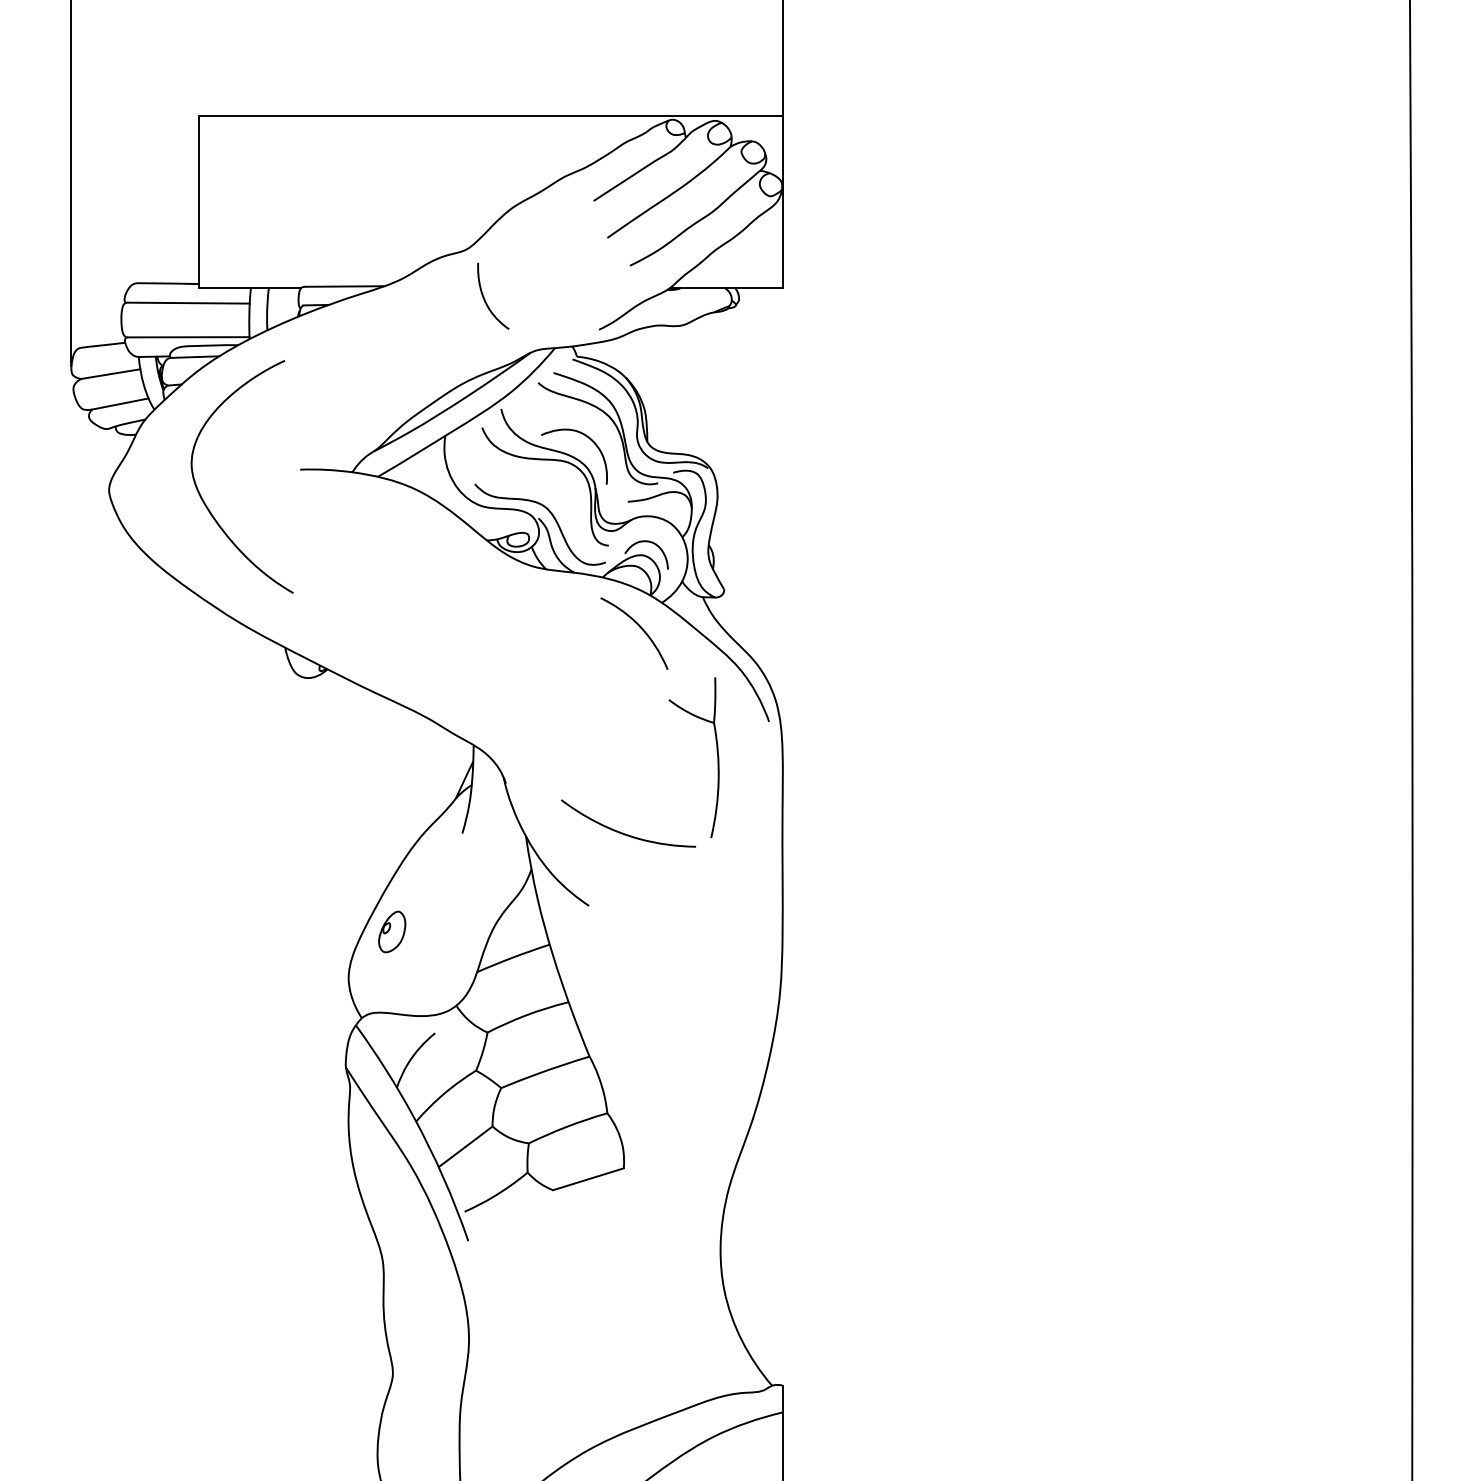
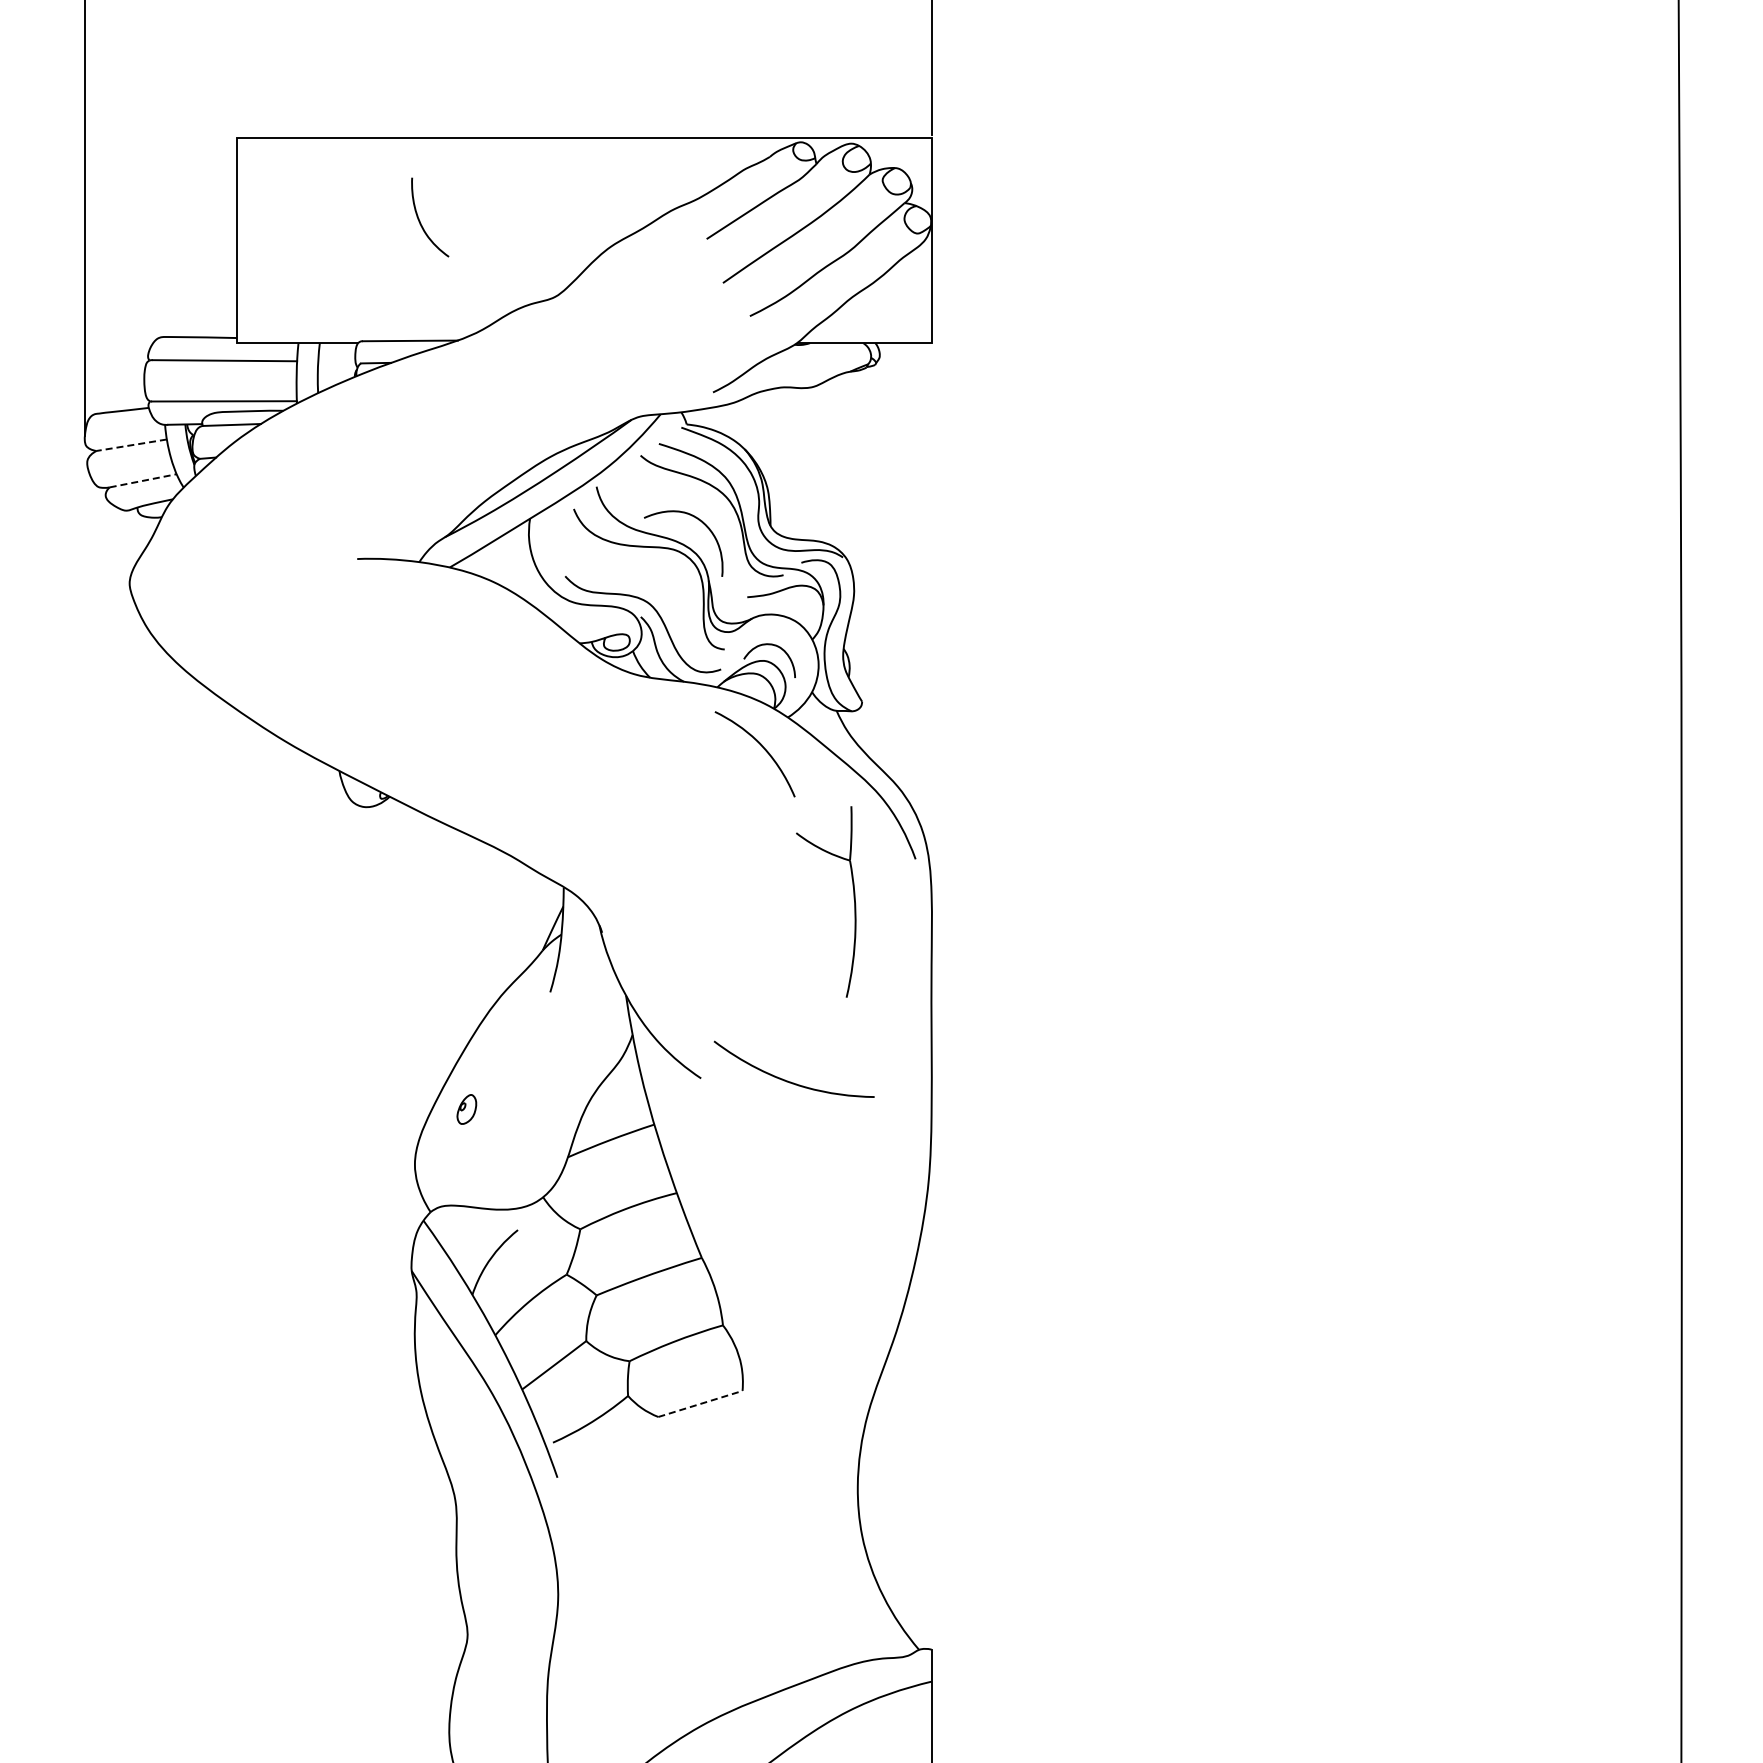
curve: (485, 298) -> (420, 220), moved
line: (110, 374) -> (131, 445), solid -> dashed
line: (120, 403) -> (143, 480), solid -> dashed
curve: (201, 495) -> (239, 589), removed
curve: (625, 833) -> (790, 1081), moved
part: (391, 931) -> (466, 1109), size x0.6
line: (588, 1178) -> (700, 1403), solid -> dashed

